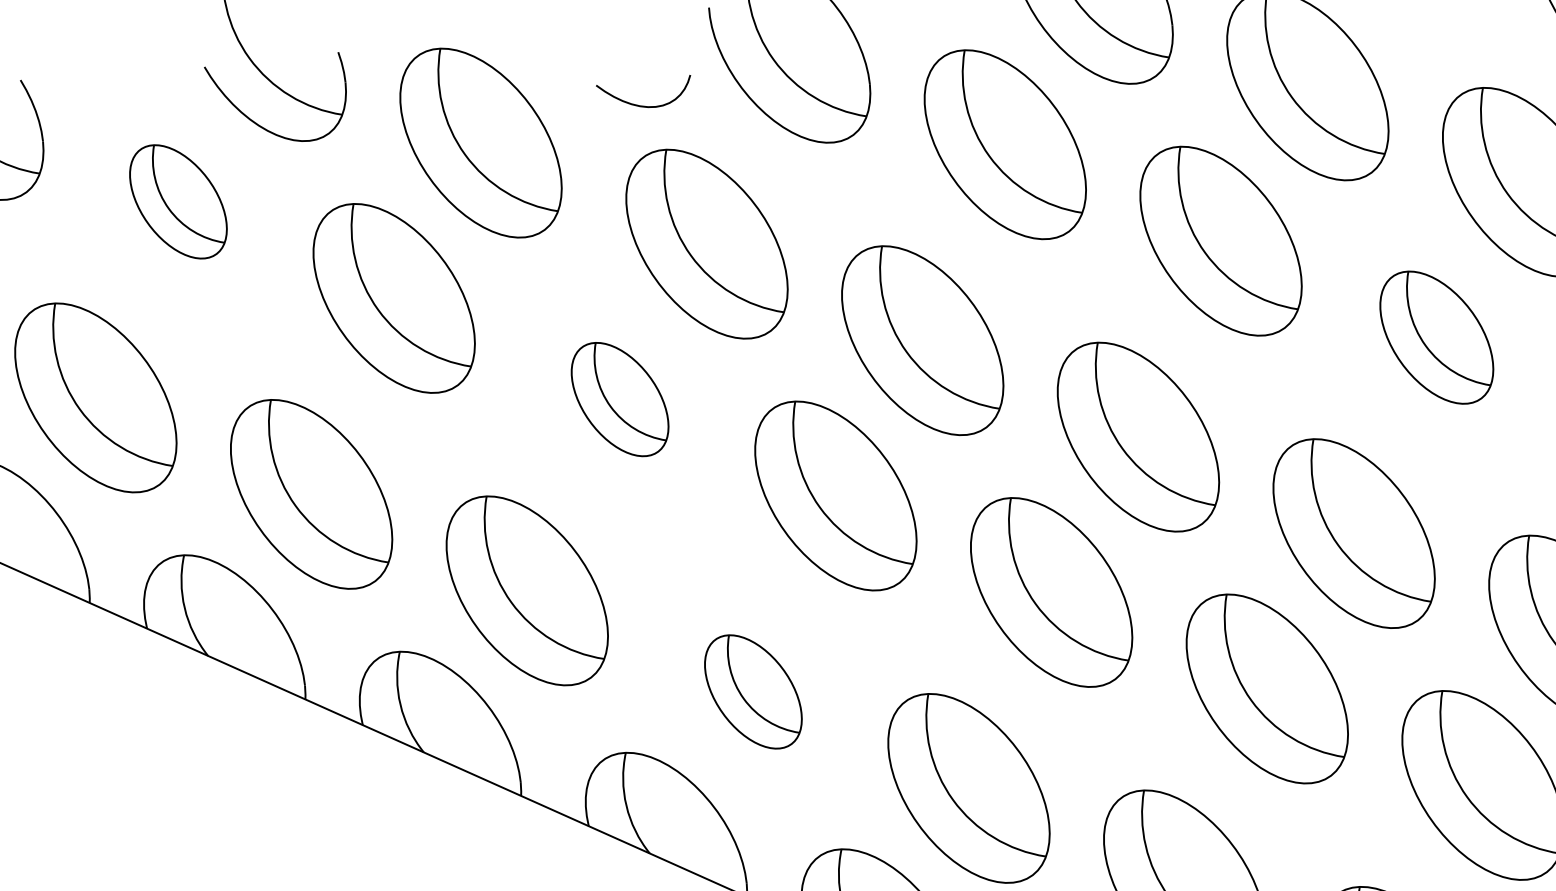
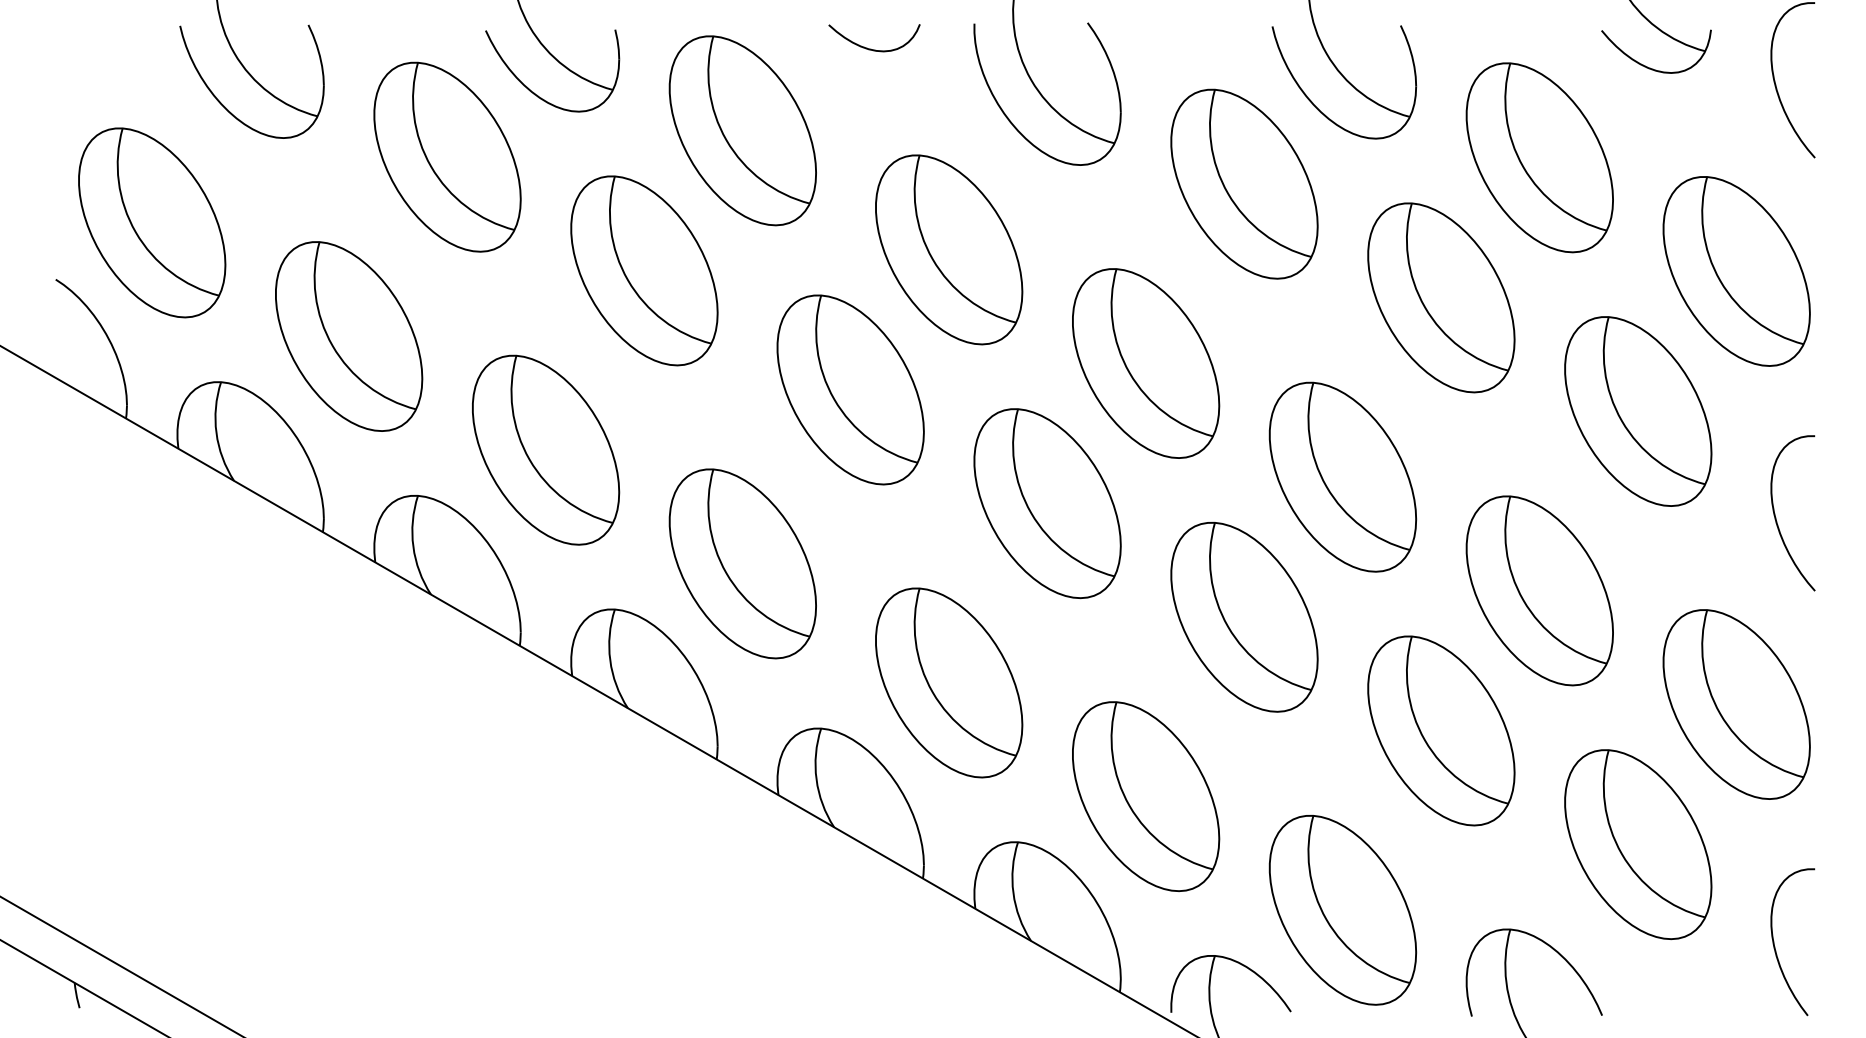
curve: (642, 105) -> (871, 48), moved
part: (178, 201) -> (447, 156), size x1.67
part: (1436, 337) -> (1638, 411), size x1.43
part: (619, 399) -> (850, 389), size x1.67
part: (753, 691) -> (949, 682), size x1.67

